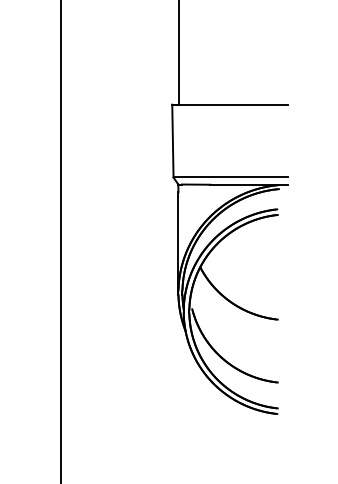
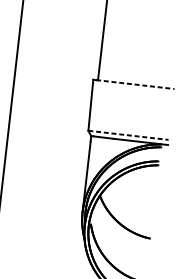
line: (232, 104) -> (135, 84), solid -> dashed
line: (231, 177) -> (128, 135), solid -> dashed

